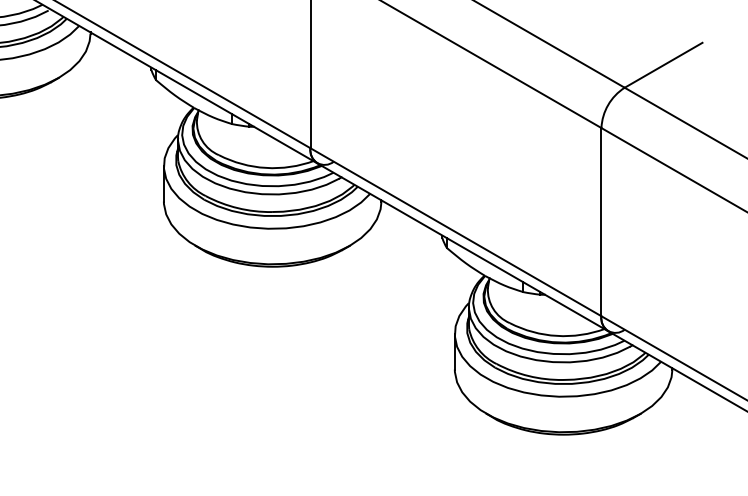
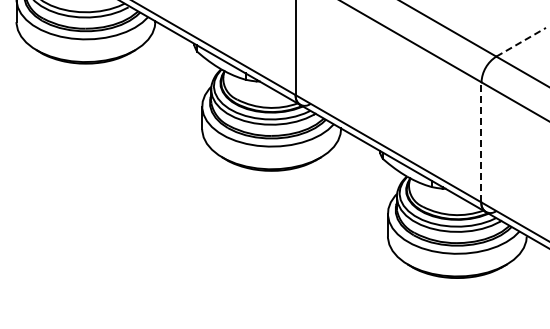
line: (664, 65) -> (521, 42), solid -> dashed
line: (601, 220) -> (481, 141), solid -> dashed

